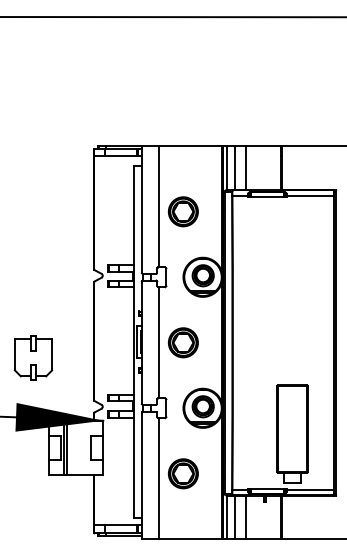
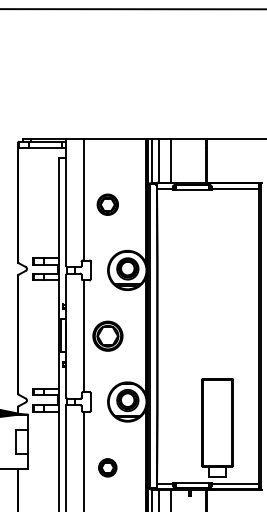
part: (182, 211) -> (107, 204), size x0.7
part: (182, 473) -> (107, 467), size x0.6

